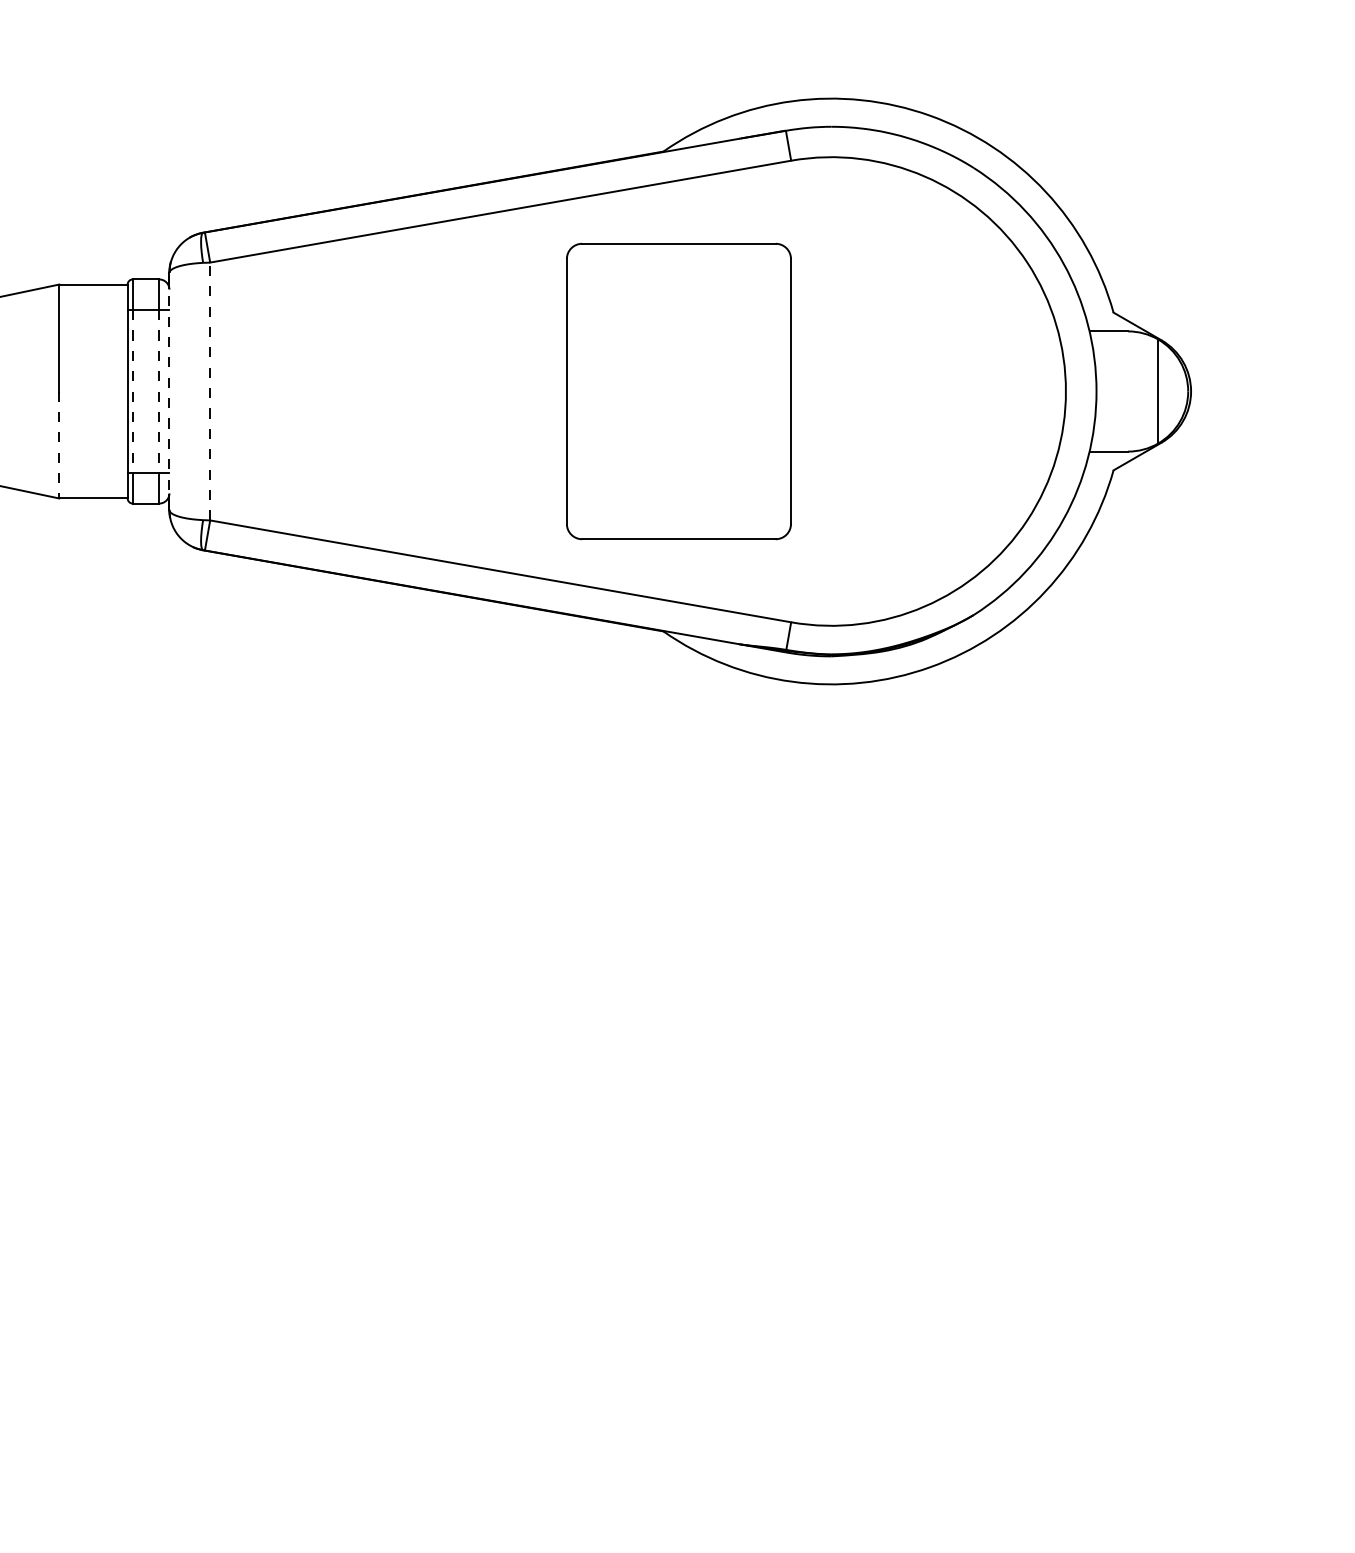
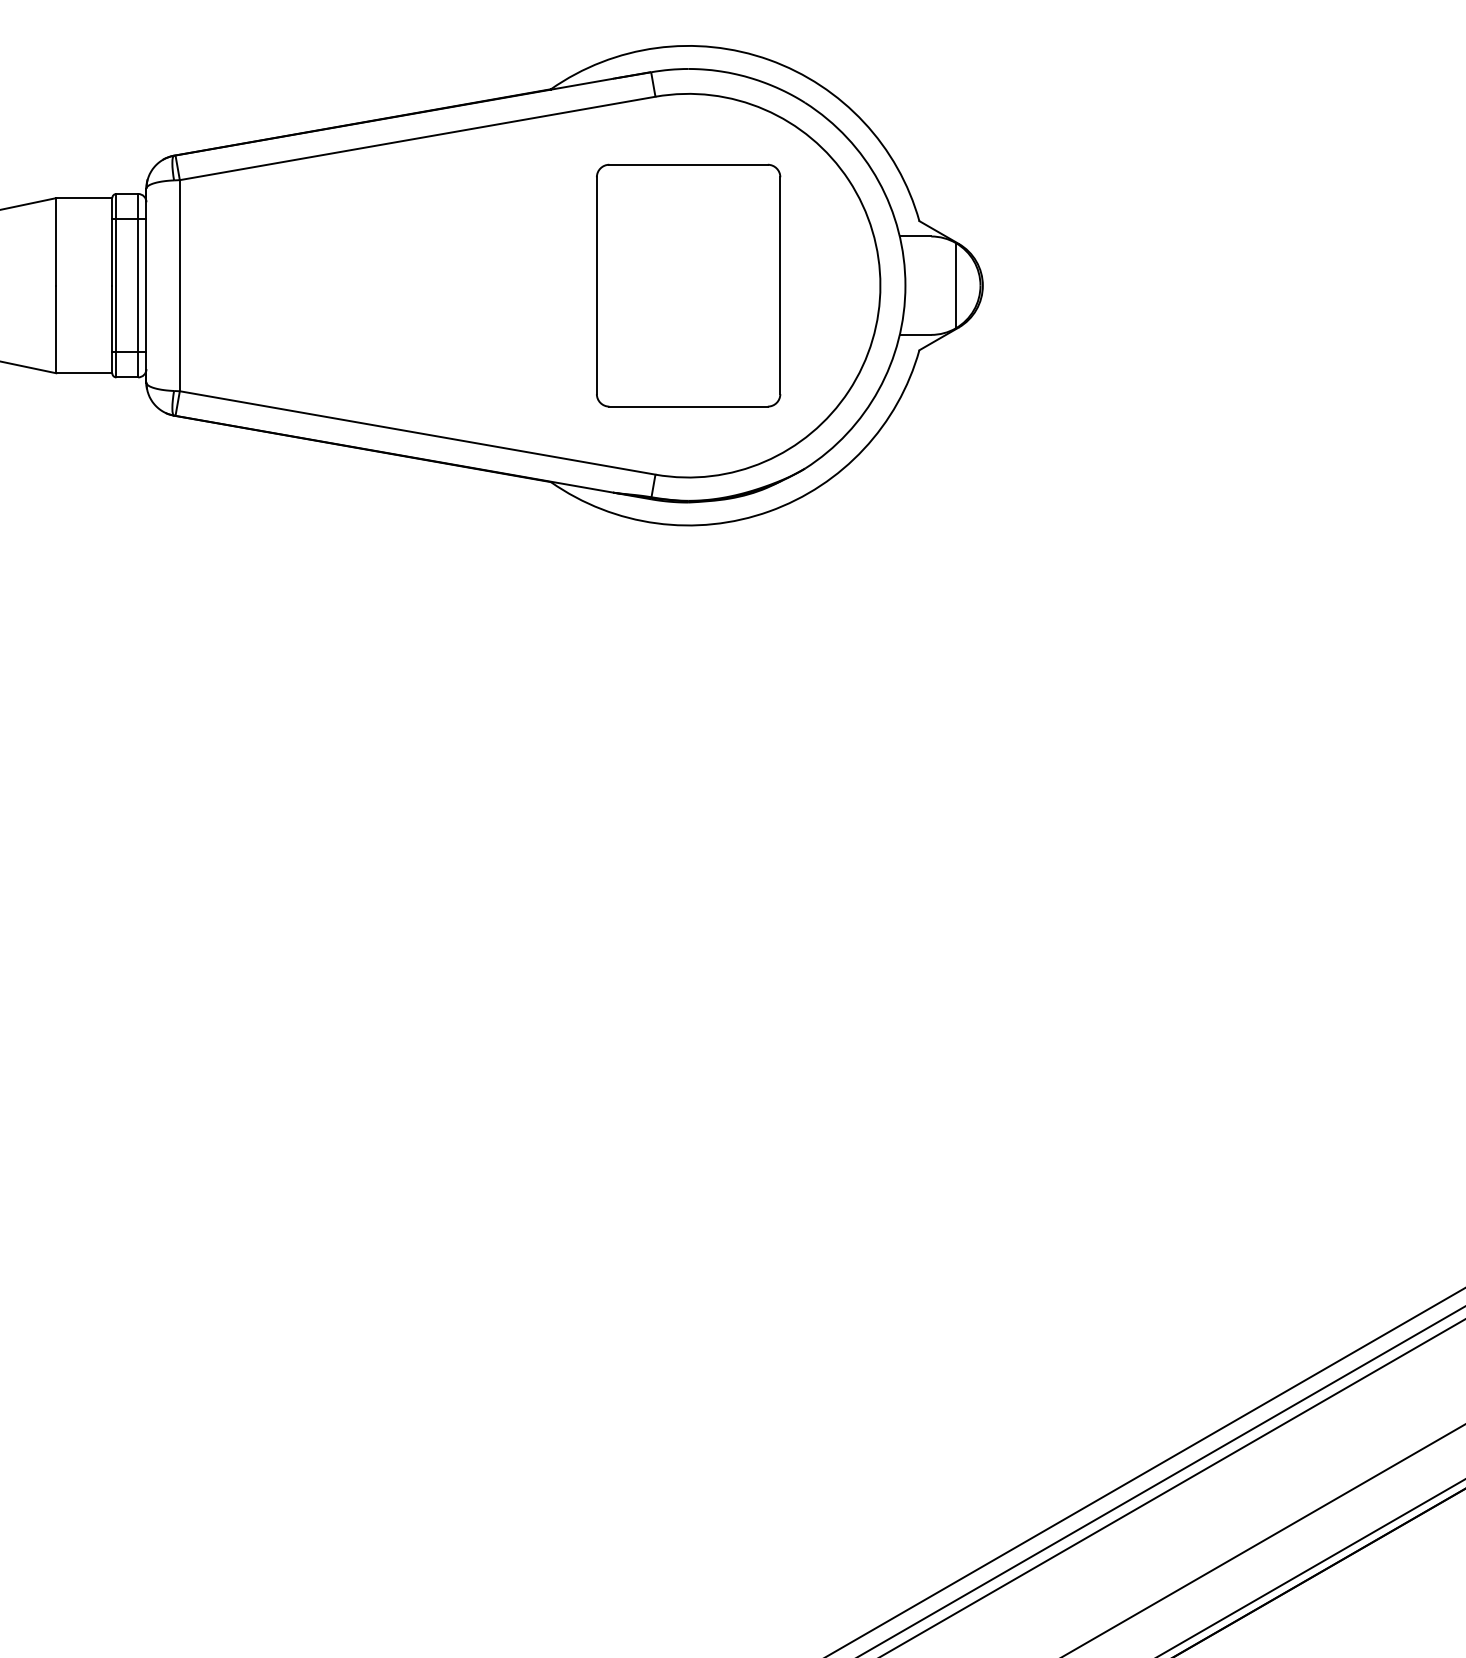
line: (132, 391) -> (116, 285), dashed -> solid
line: (159, 391) -> (138, 285), dashed -> solid
line: (169, 391) -> (146, 285), dashed -> solid
line: (209, 391) -> (179, 285), dashed -> solid
part: (678, 391) -> (688, 285), moved
line: (59, 445) -> (56, 329), dashed -> solid

